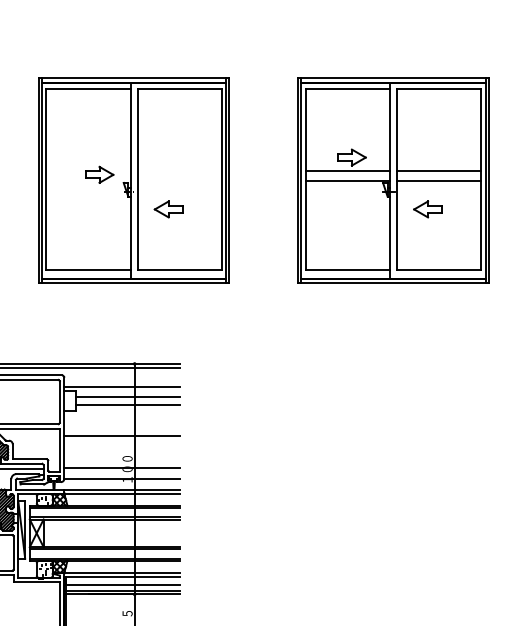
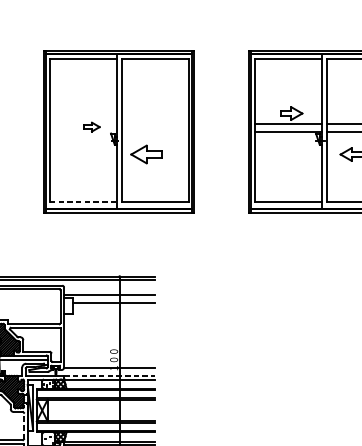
part: (99, 174) -> (91, 126), size x0.7
part: (168, 209) -> (146, 154), size x1.4
line: (88, 269) -> (83, 201), solid -> dashed
line: (127, 404) -> (114, 308), removed
line: (121, 436) -> (109, 333), removed
line: (121, 468) -> (109, 359), removed
line: (122, 489) -> (110, 375), solid -> dashed
line: (13, 552) -> (23, 425), solid -> dashed

